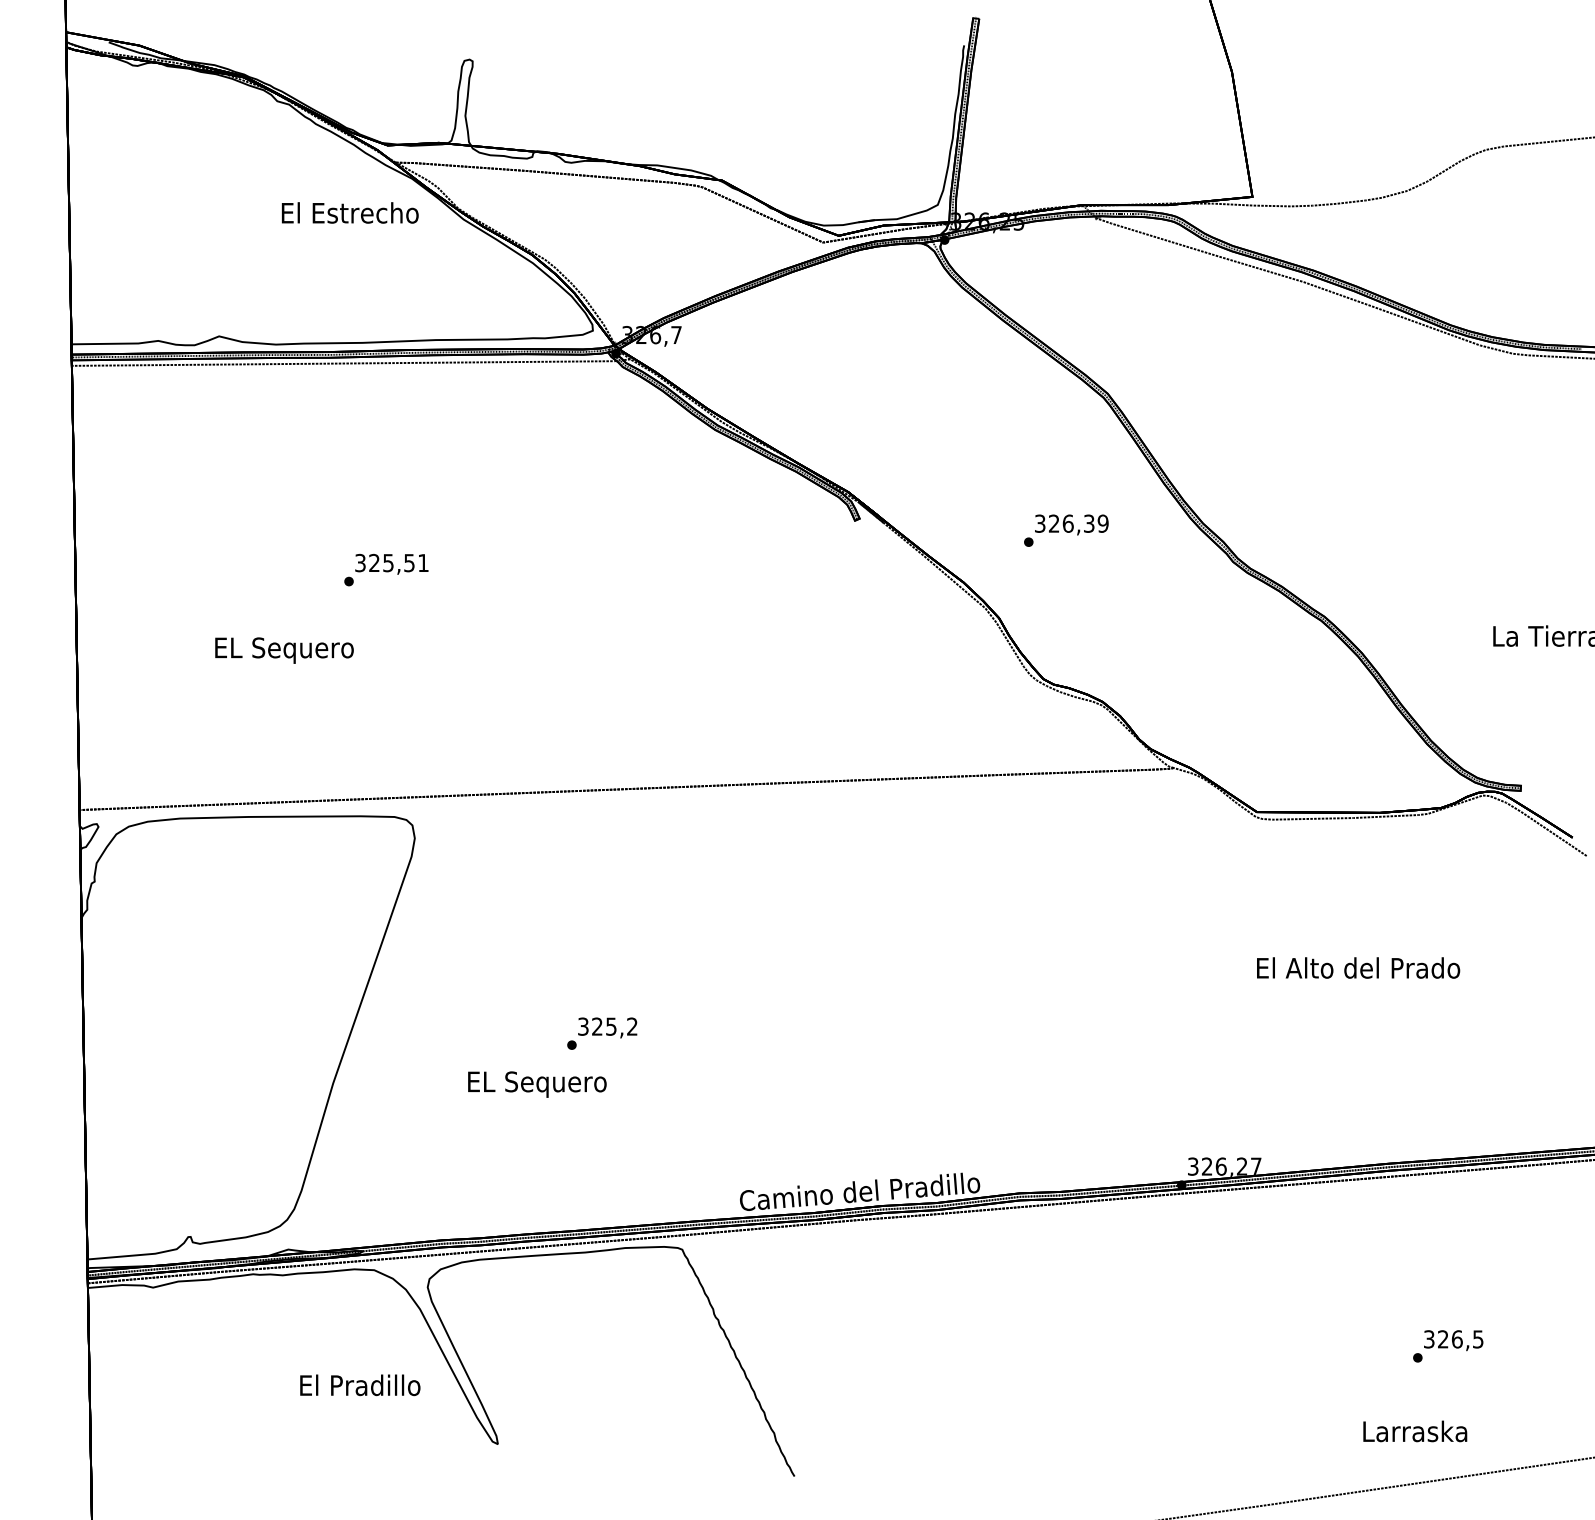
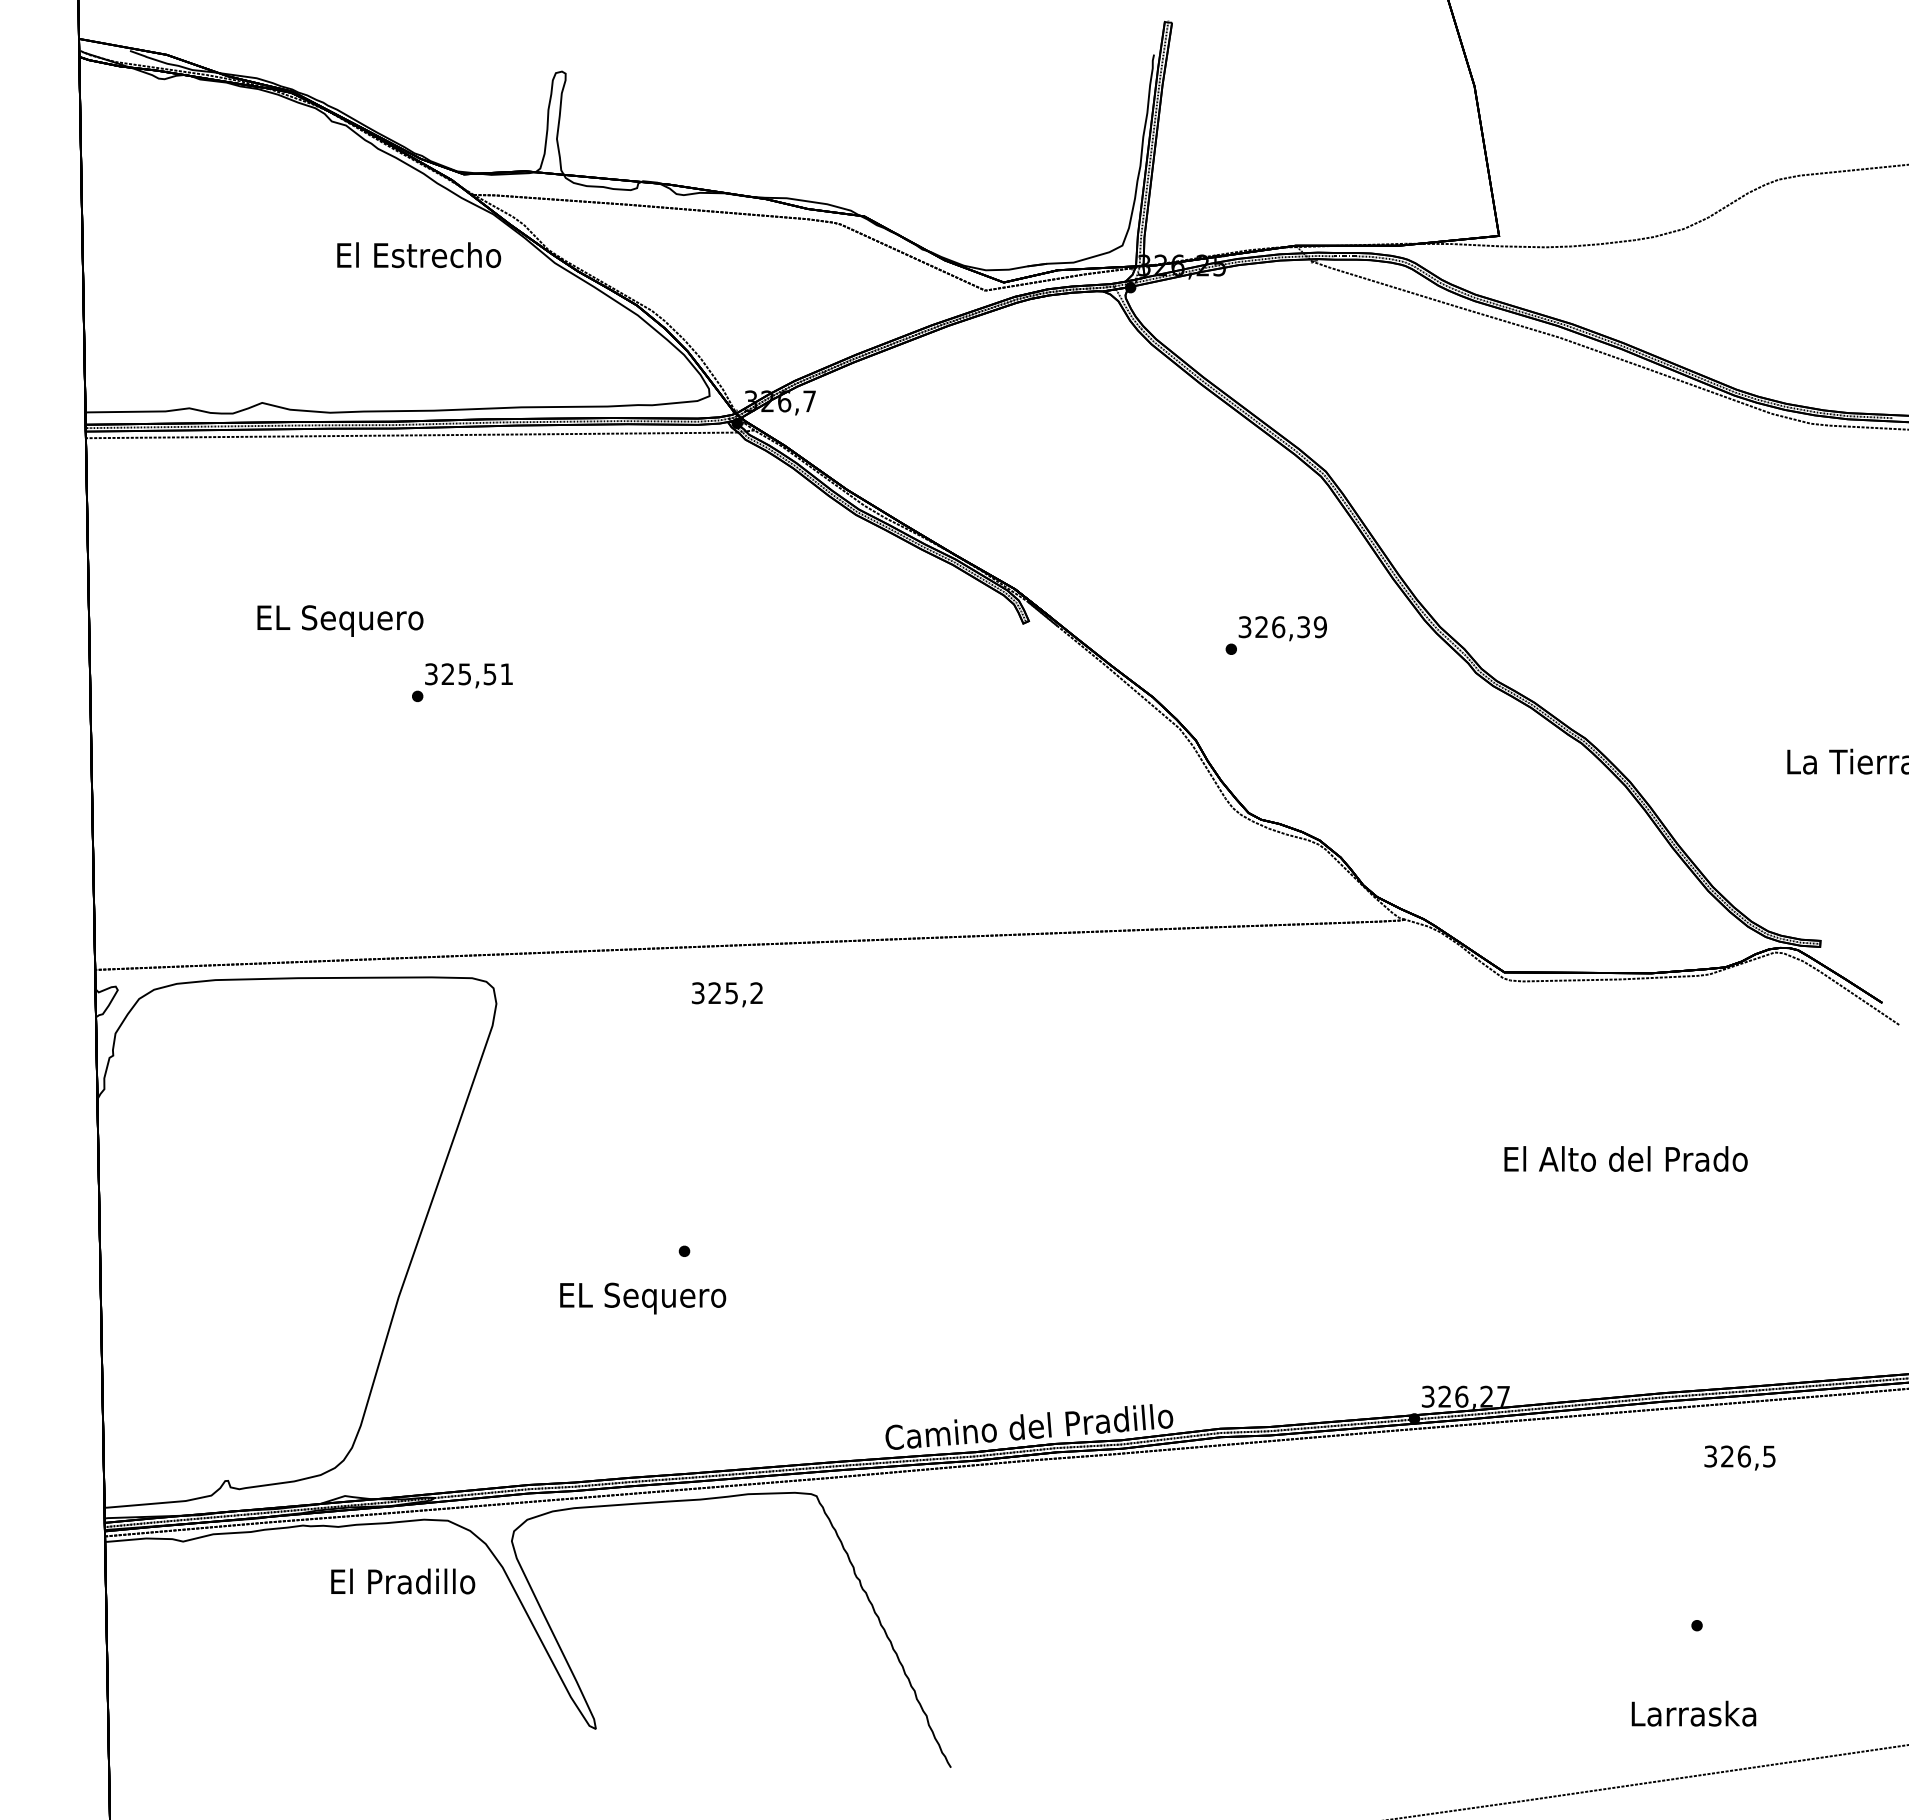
text: (284, 650) -> (340, 620), moved
text: (607, 1027) -> (727, 994), moved
text: (1453, 1340) -> (1739, 1457), moved
text: (360, 1385) -> (403, 1581), moved

